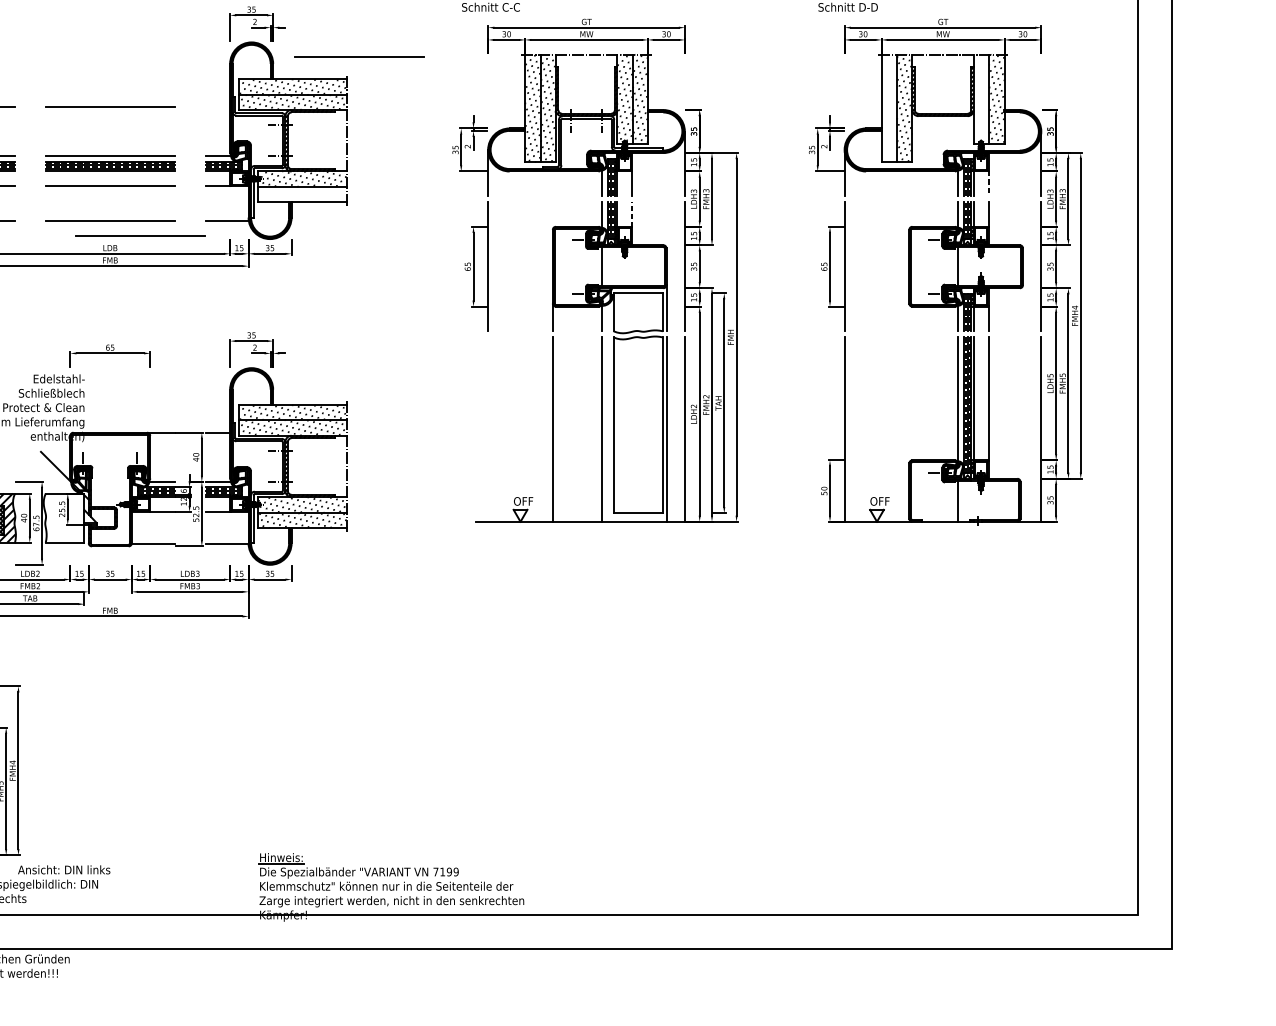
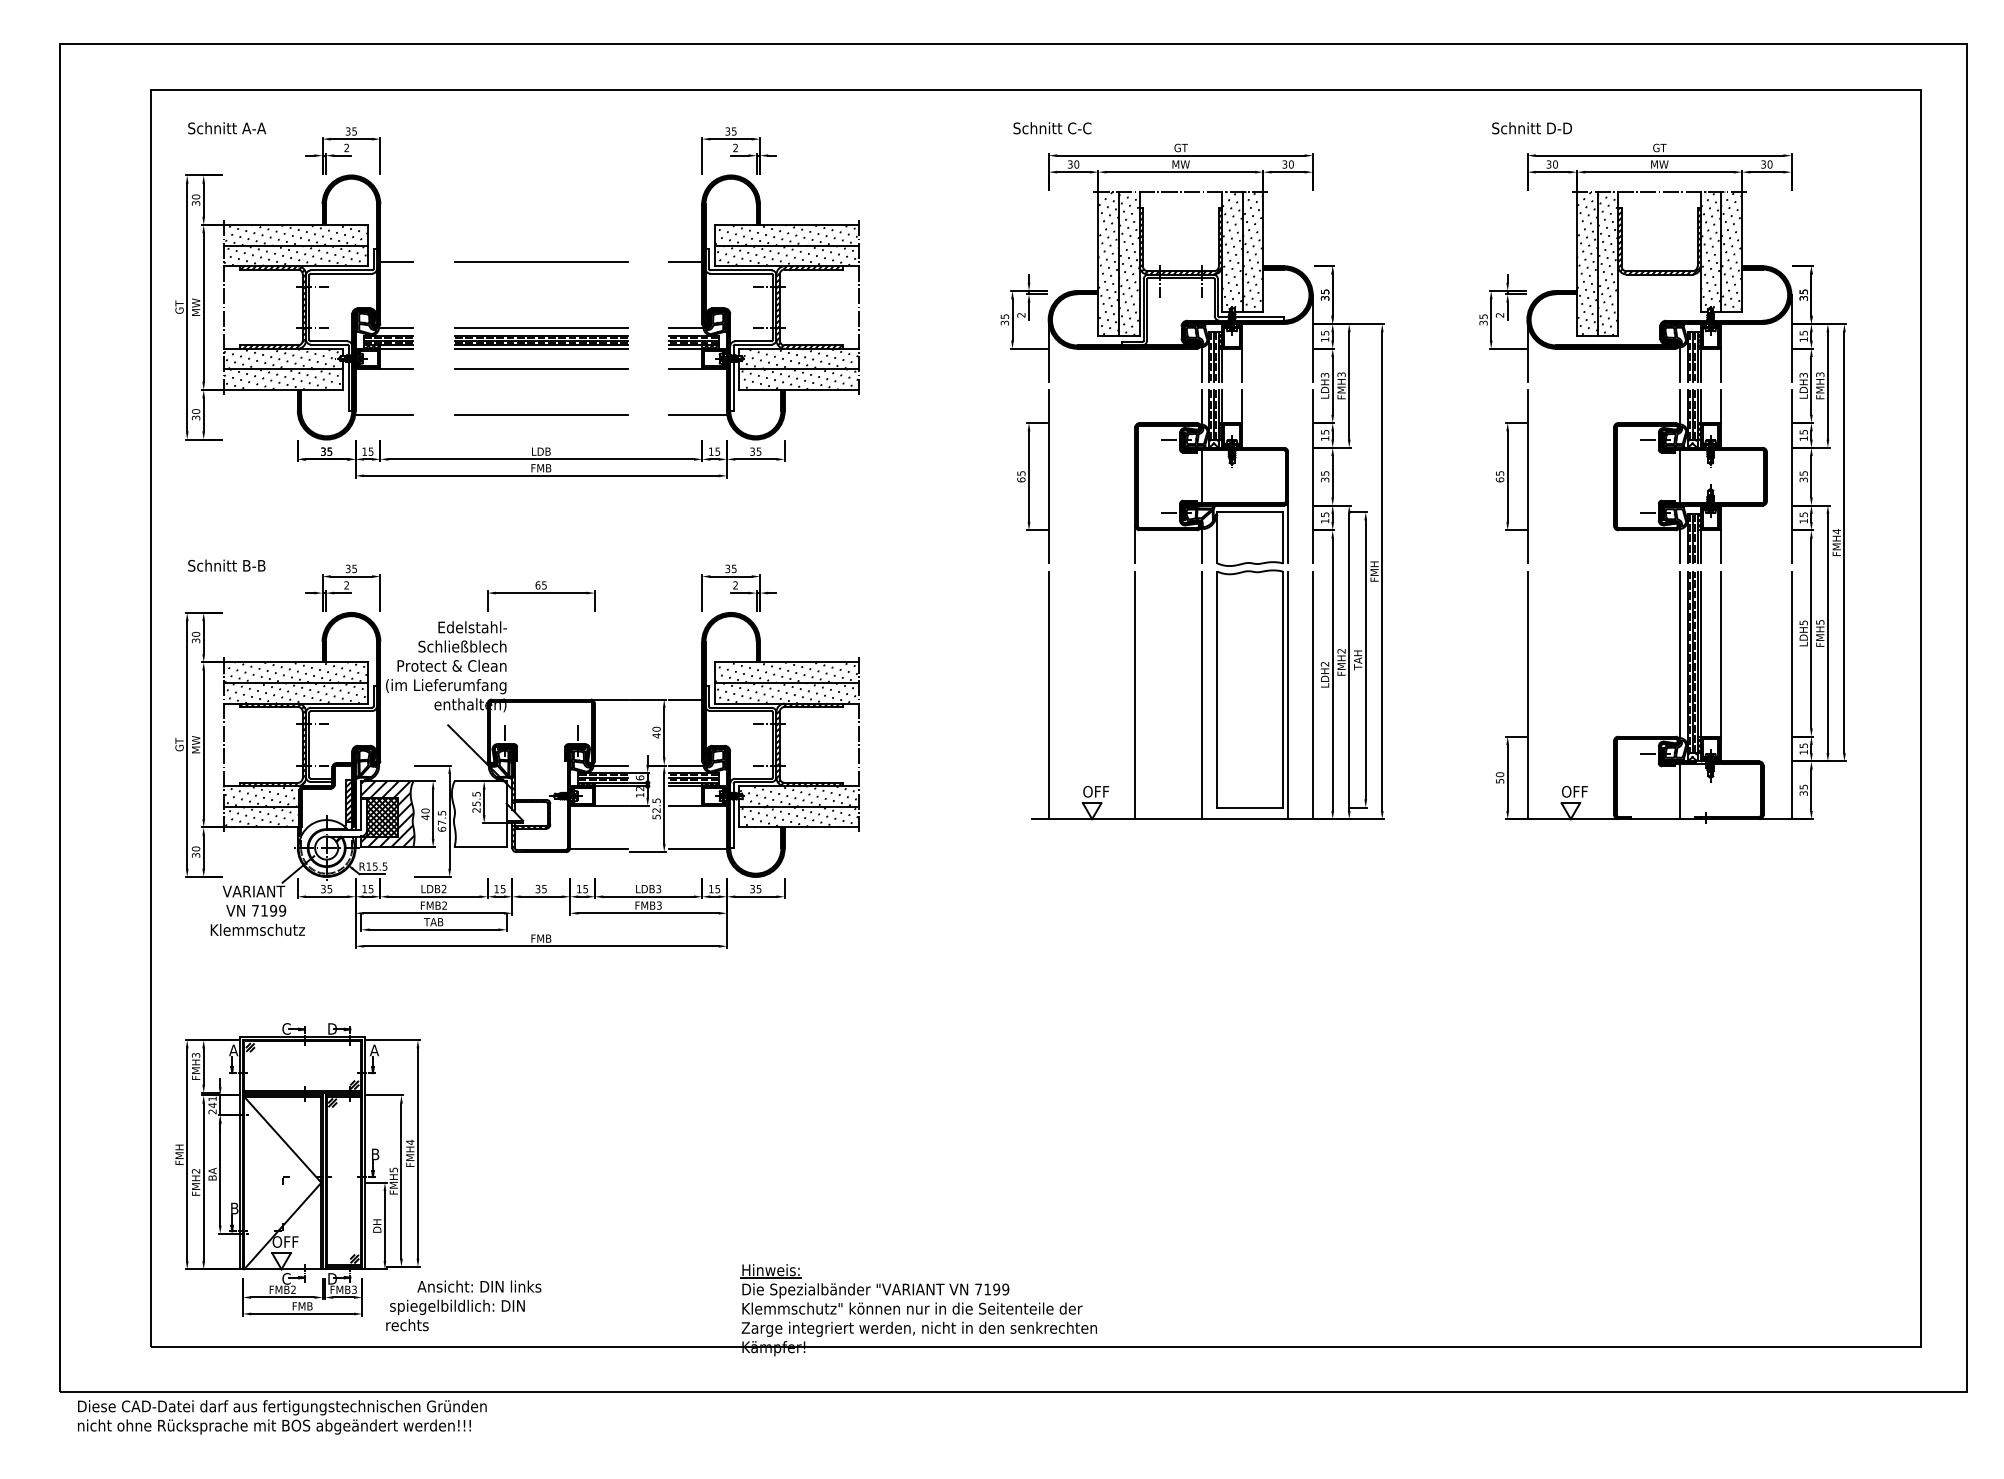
line: (359, 56) -> (875, 194), removed
hatch: (981, 97) -> (1710, 249), added
line: (217, 107) -> (685, 262), added
hatch: (889, 108) -> (1587, 264), added
line: (988, 183) -> (1720, 365), dashed -> solid
hatch: (302, 194) -> (799, 379), added
line: (631, 214) -> (1241, 406), dashed -> solid
line: (140, 235) -> (581, 434), removed
line: (488, 429) -> (1048, 695), added

